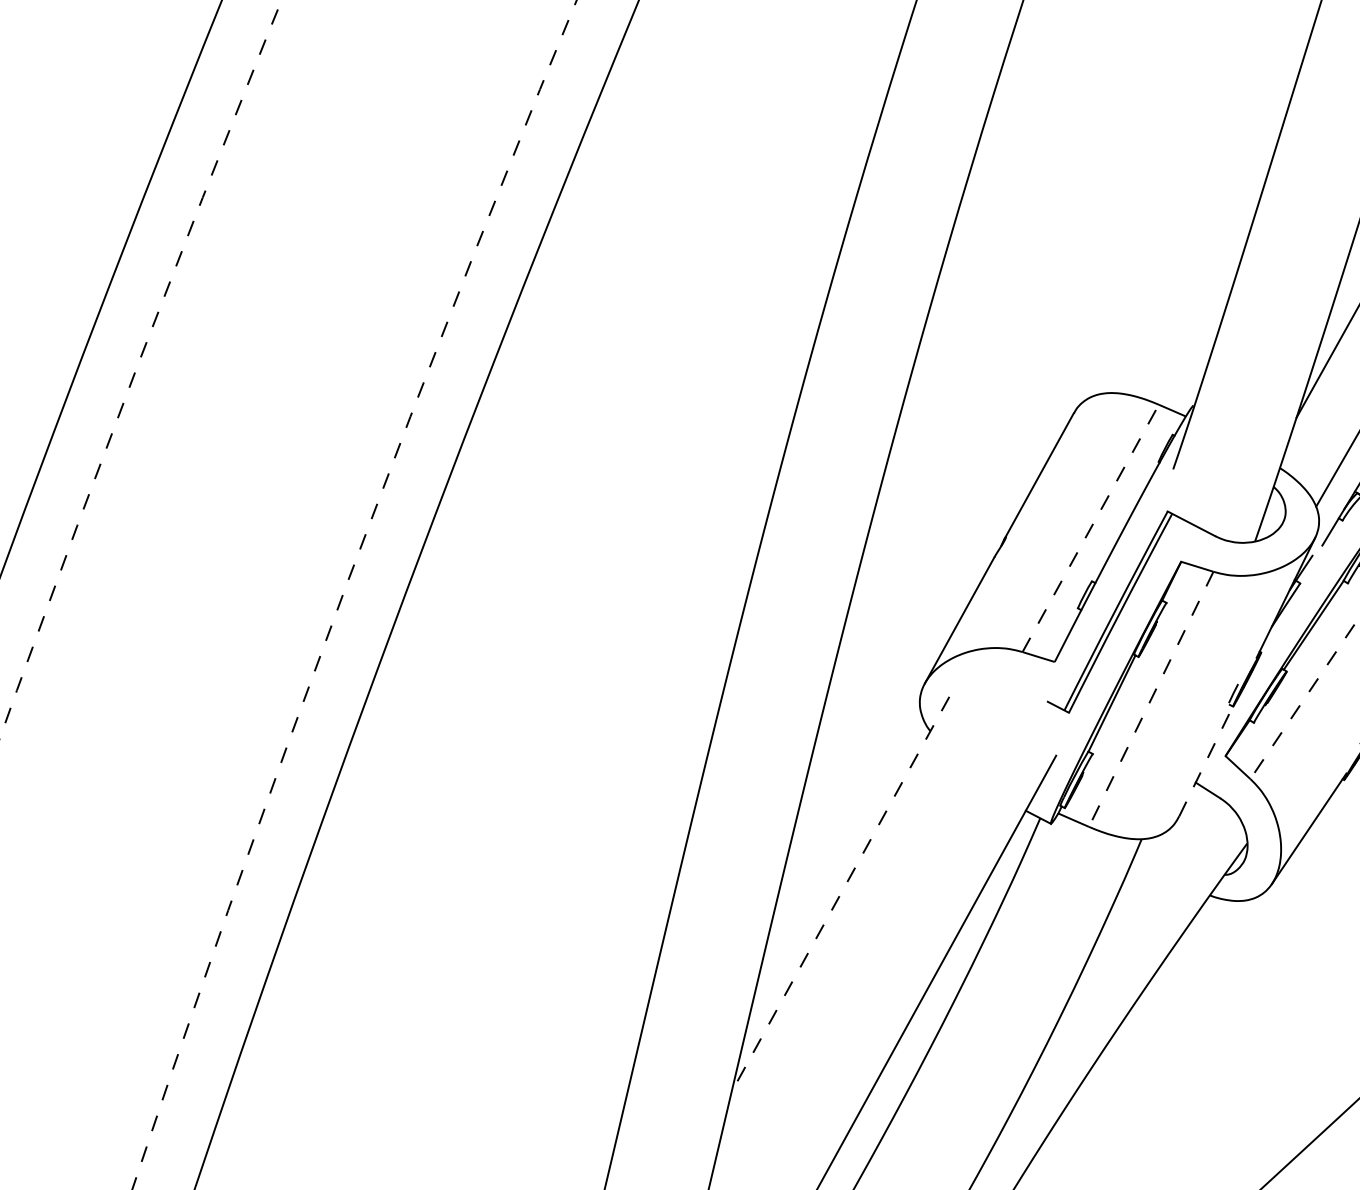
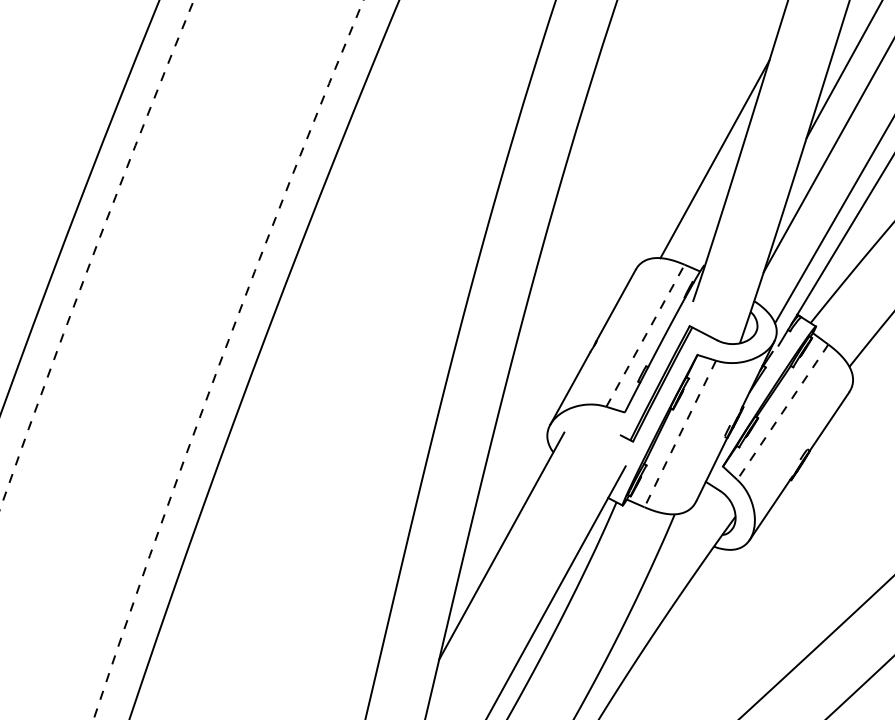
line: (1210, 221) -> (714, 159), added
line: (1207, 761) -> (712, 469), dashed -> solid
line: (840, 895) -> (501, 546), dashed -> solid

